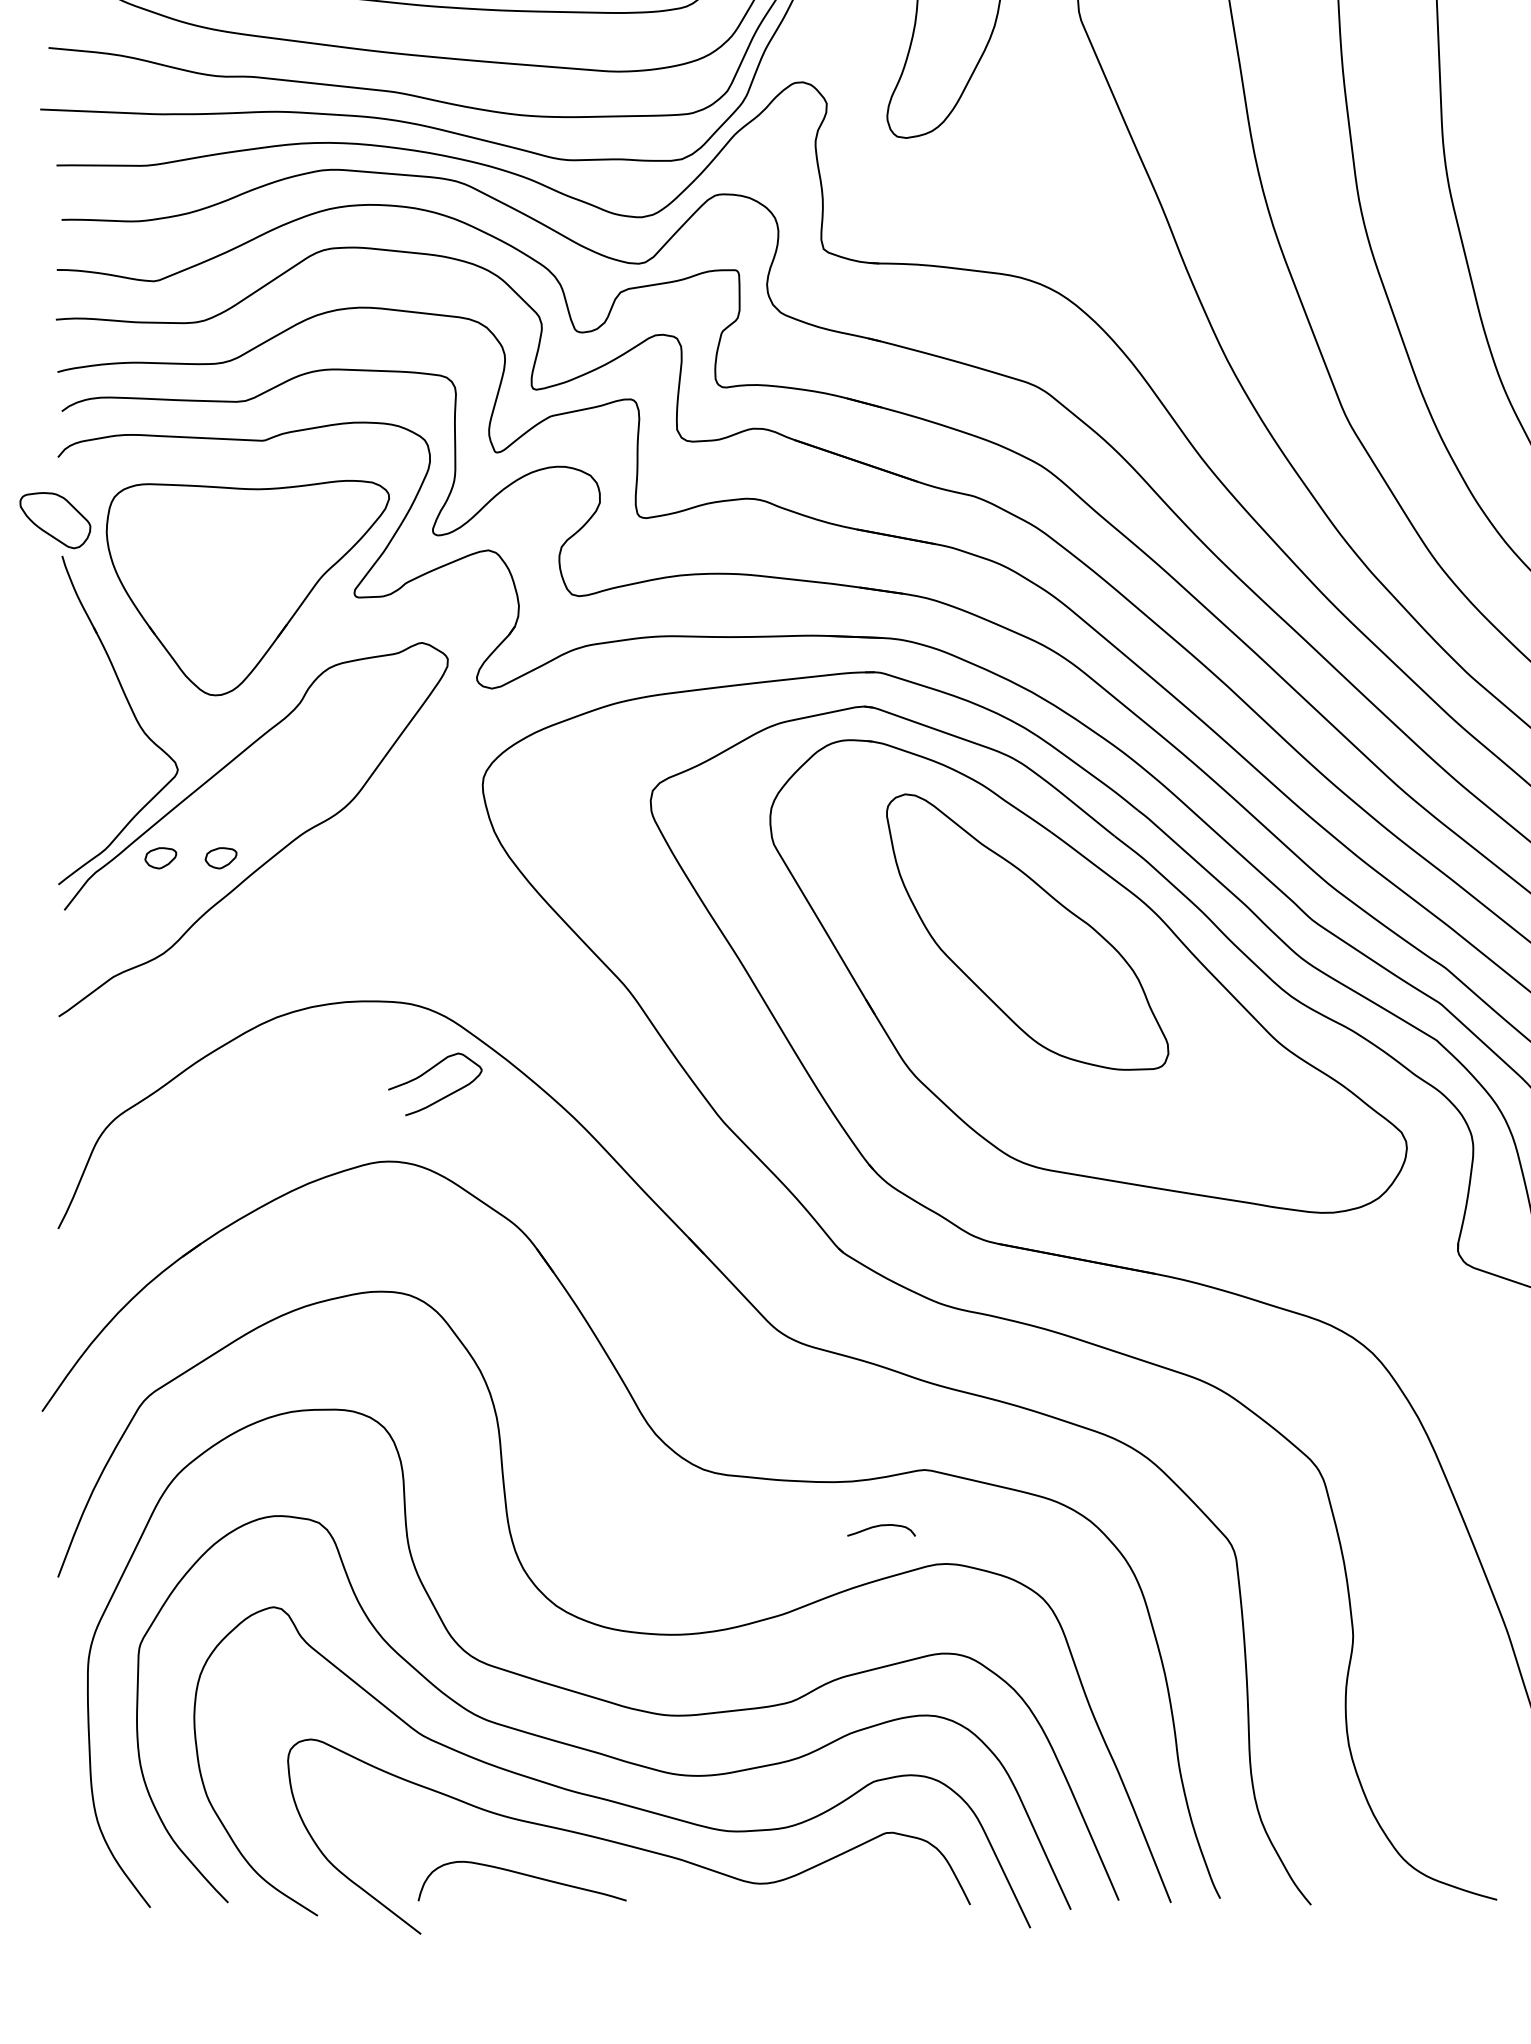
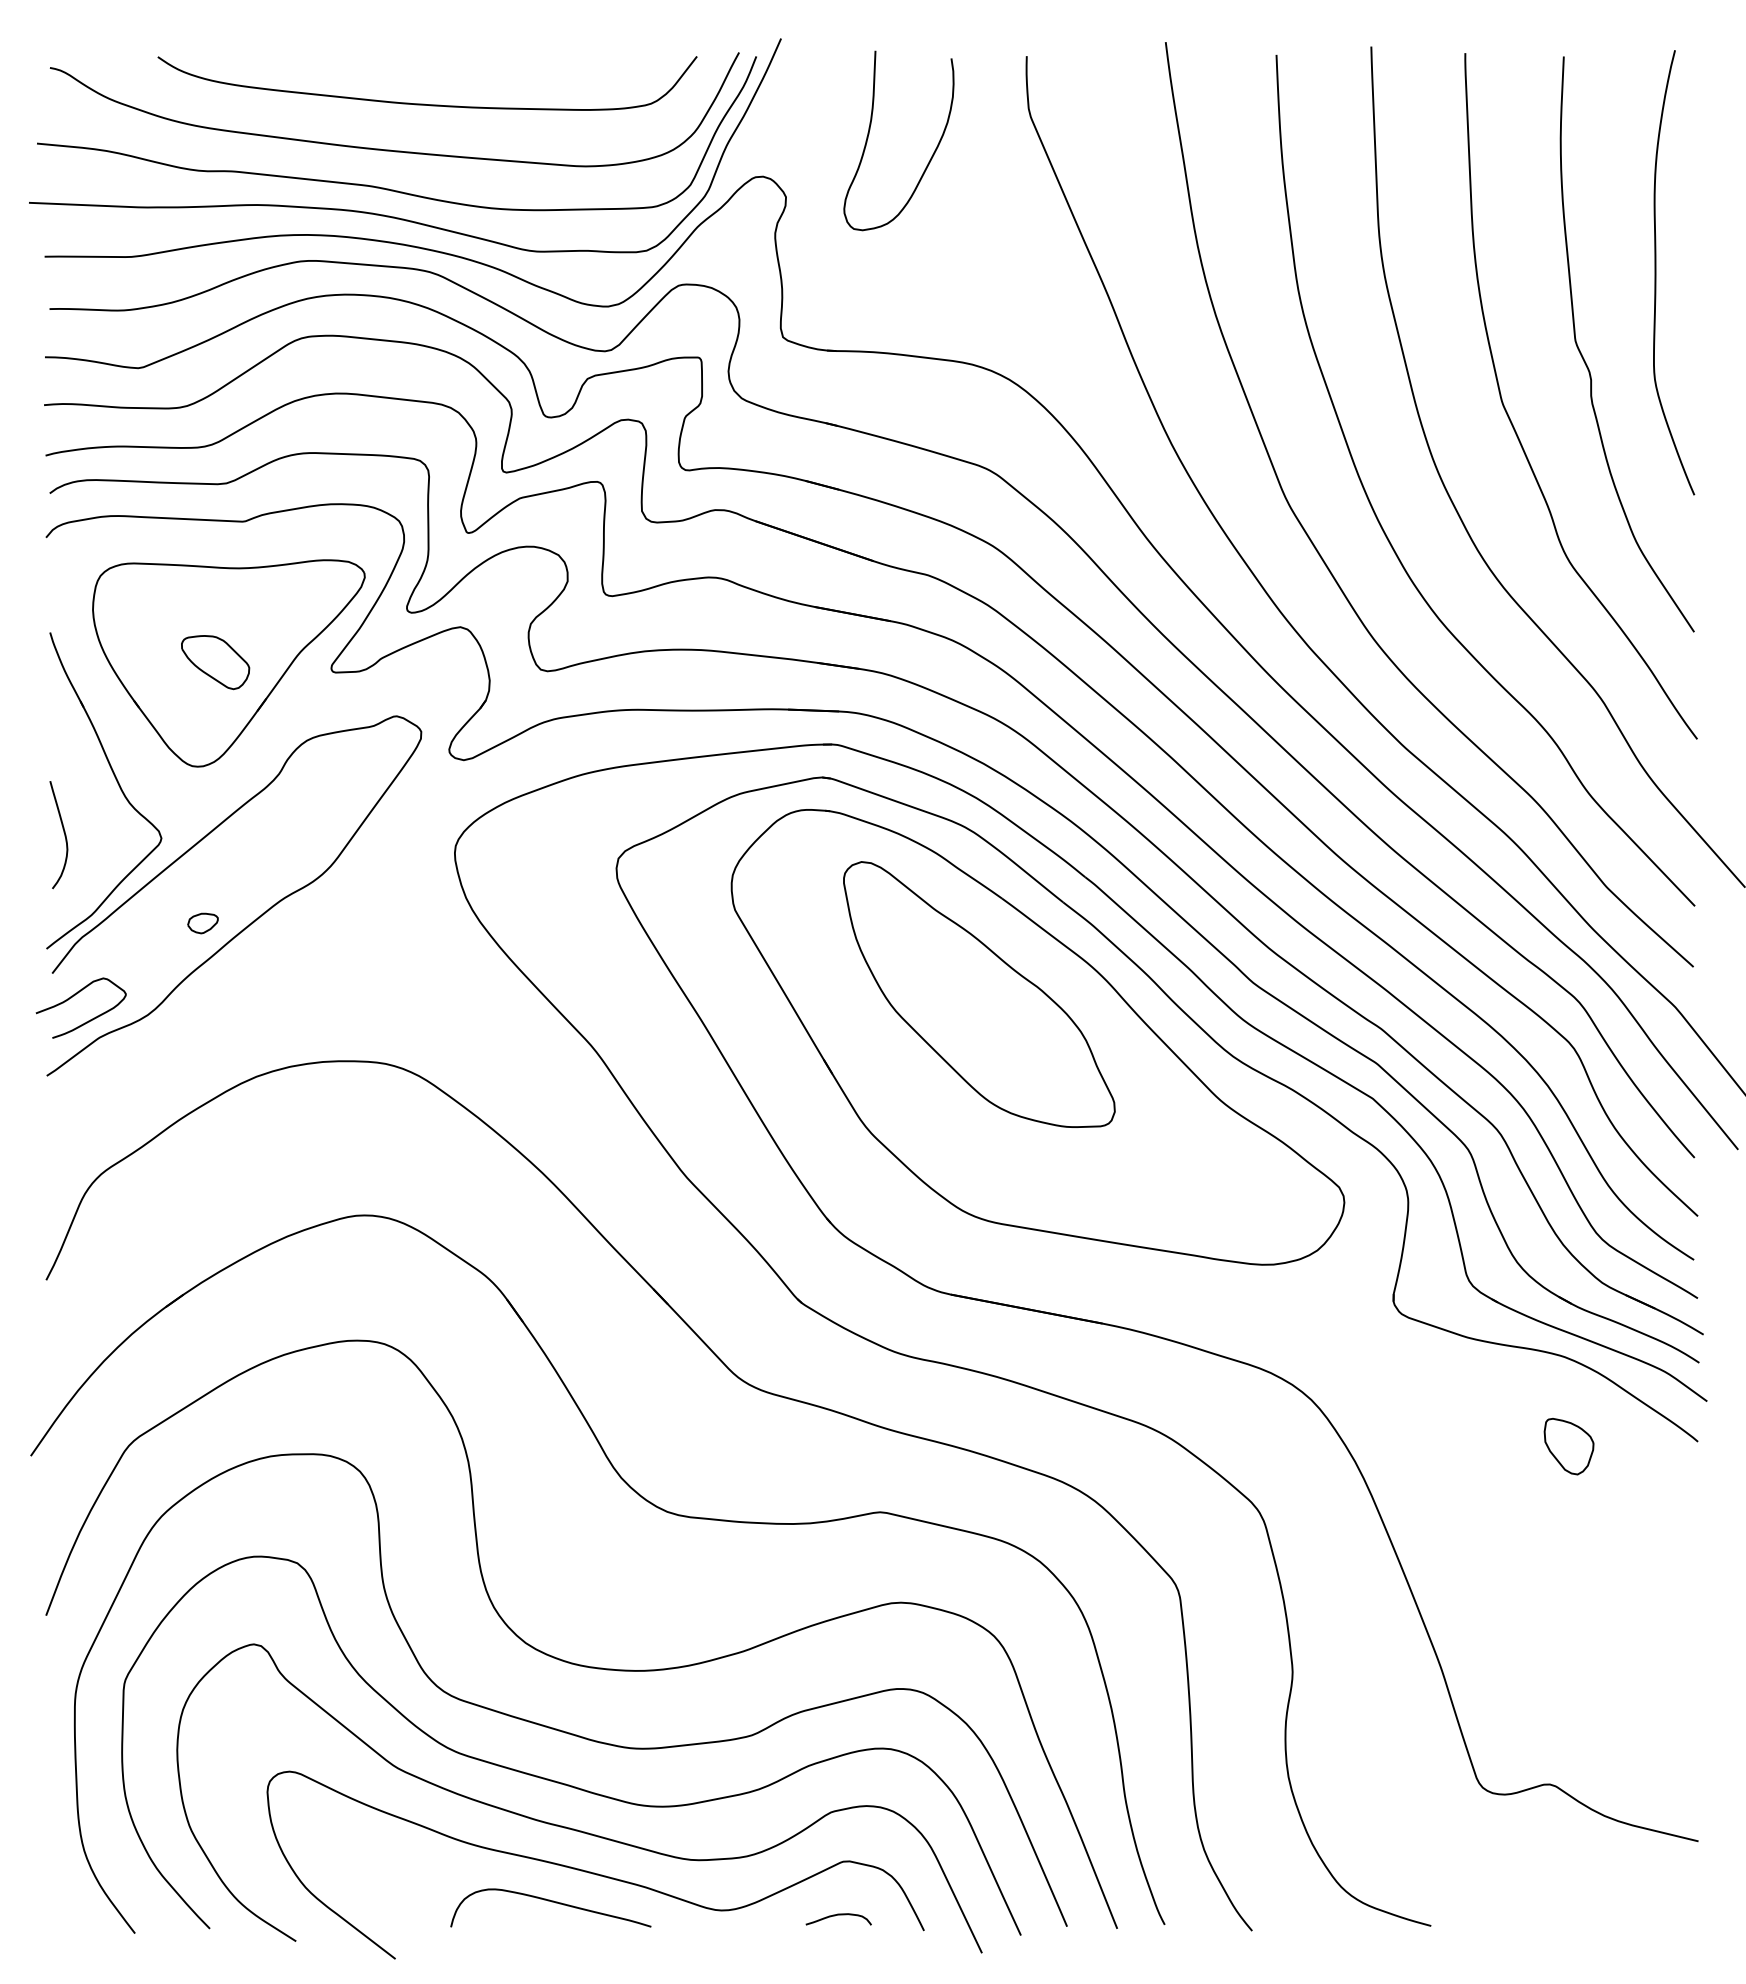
part: (55, 520) -> (215, 662), moved
curve: (76, 763) -> (63, 832), added
part: (160, 858) -> (144, 923), removed
curve: (428, 1072) -> (74, 996), moved
curve: (881, 1526) -> (838, 1915), moved
curve: (522, 1875) -> (551, 1902), moved

